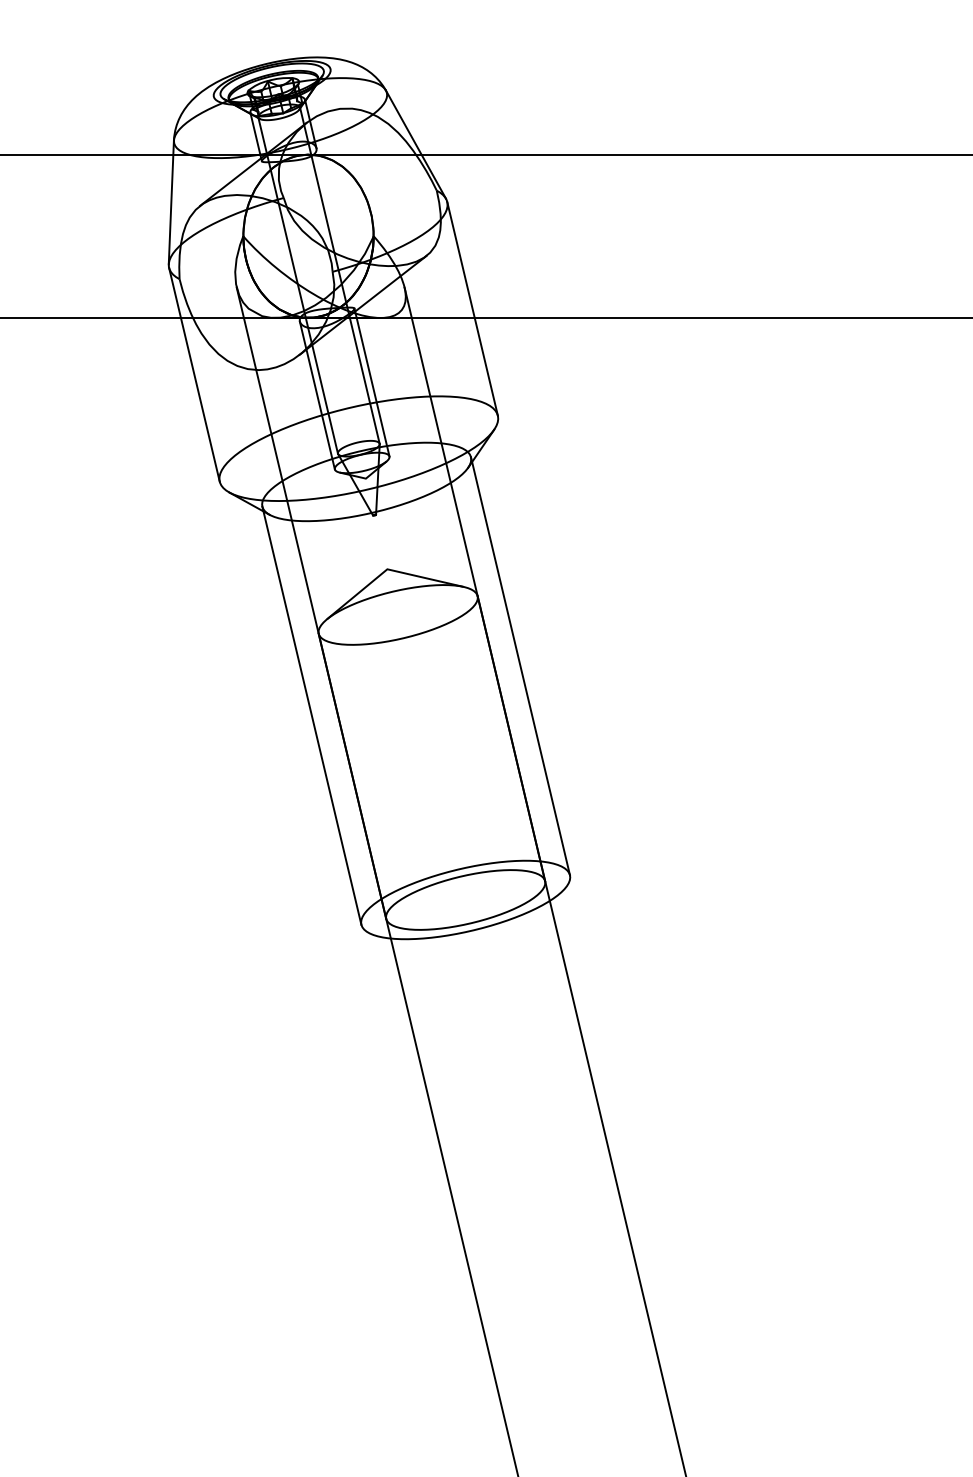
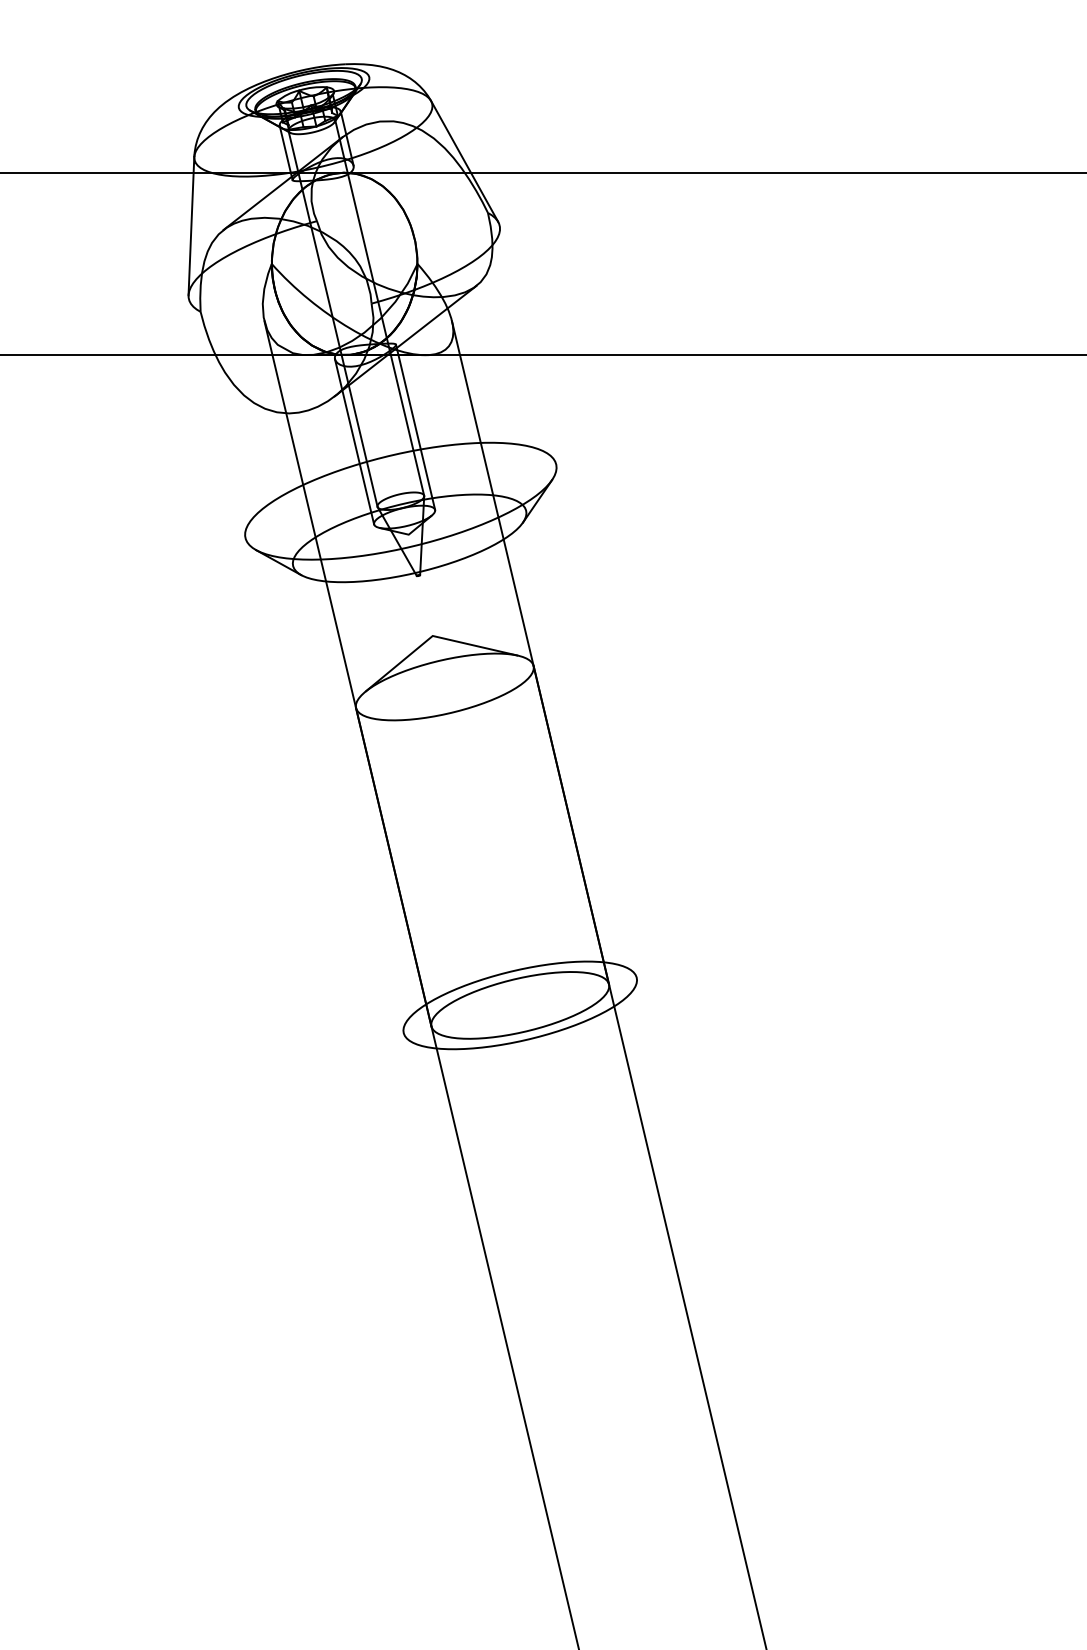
line: (472, 308) -> (527, 344), removed
line: (194, 374) -> (217, 418), removed
line: (520, 666) -> (581, 744), removed
line: (311, 715) -> (347, 799), removed

